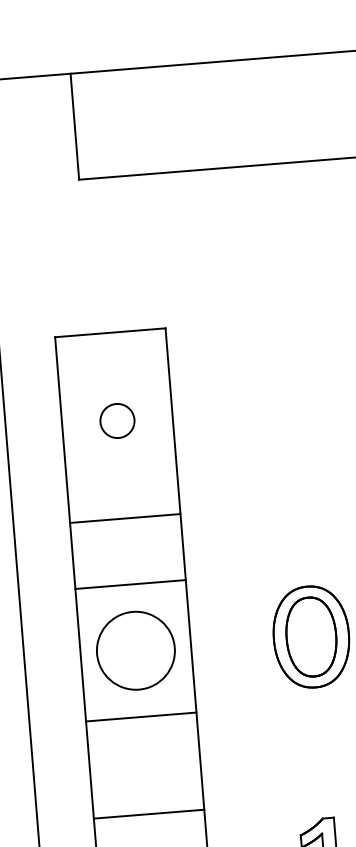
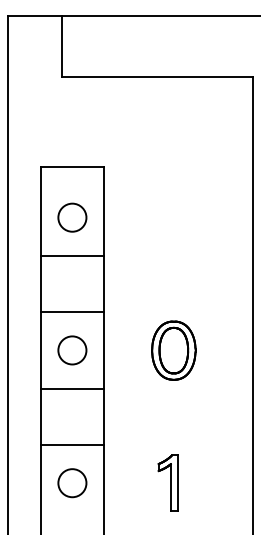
circle: (117, 420) -> (72, 217), size x1.43
line: (125, 517) -> (72, 255), moved
circle: (136, 650) -> (72, 350), size x0.62

